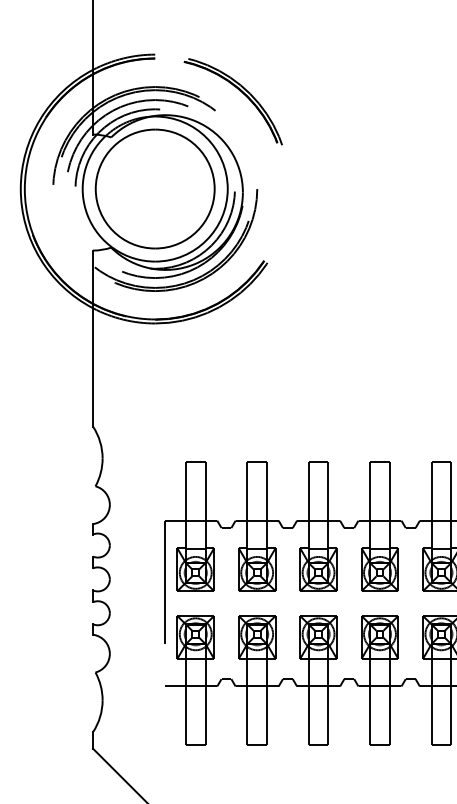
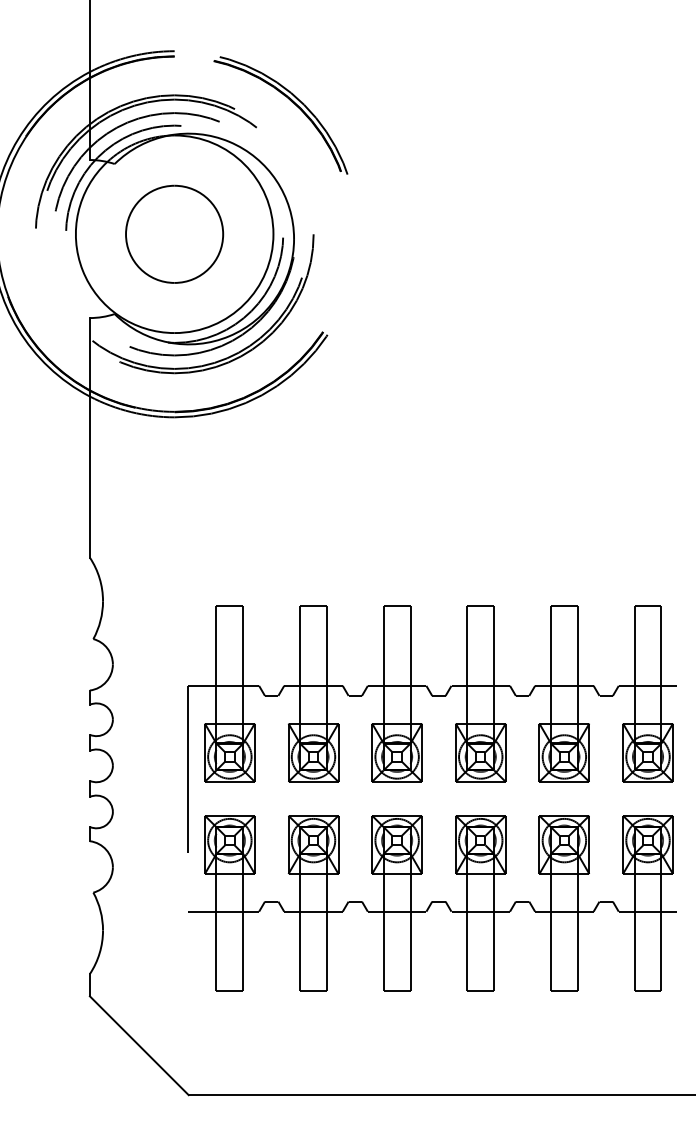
part: (155, 189) -> (174, 234), size x0.6

